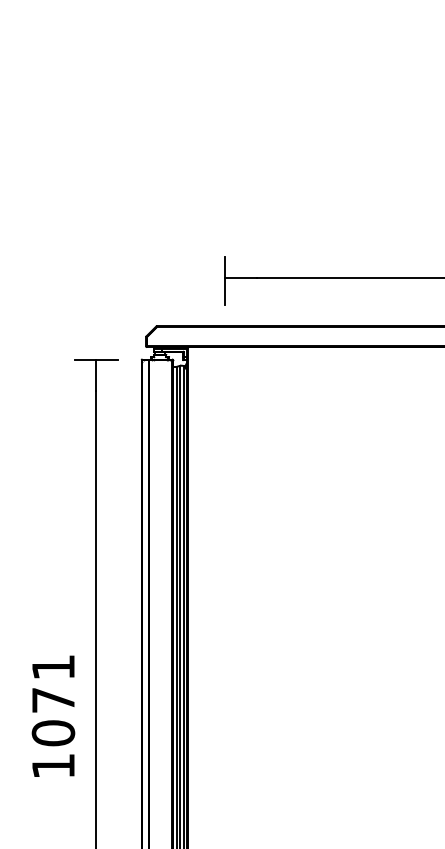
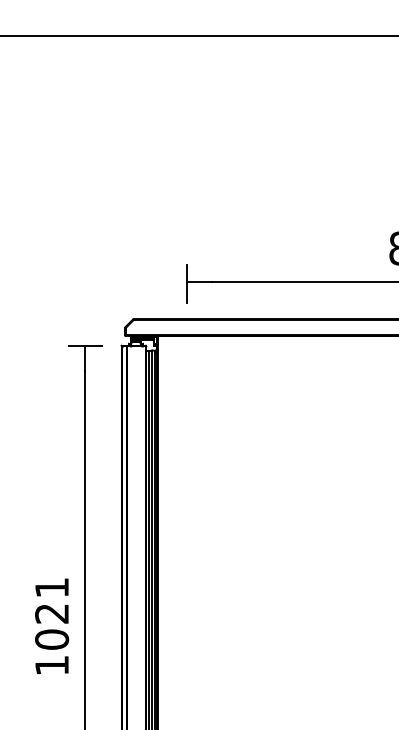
text: (52, 700) -> (51, 613), 1071 -> 1021

